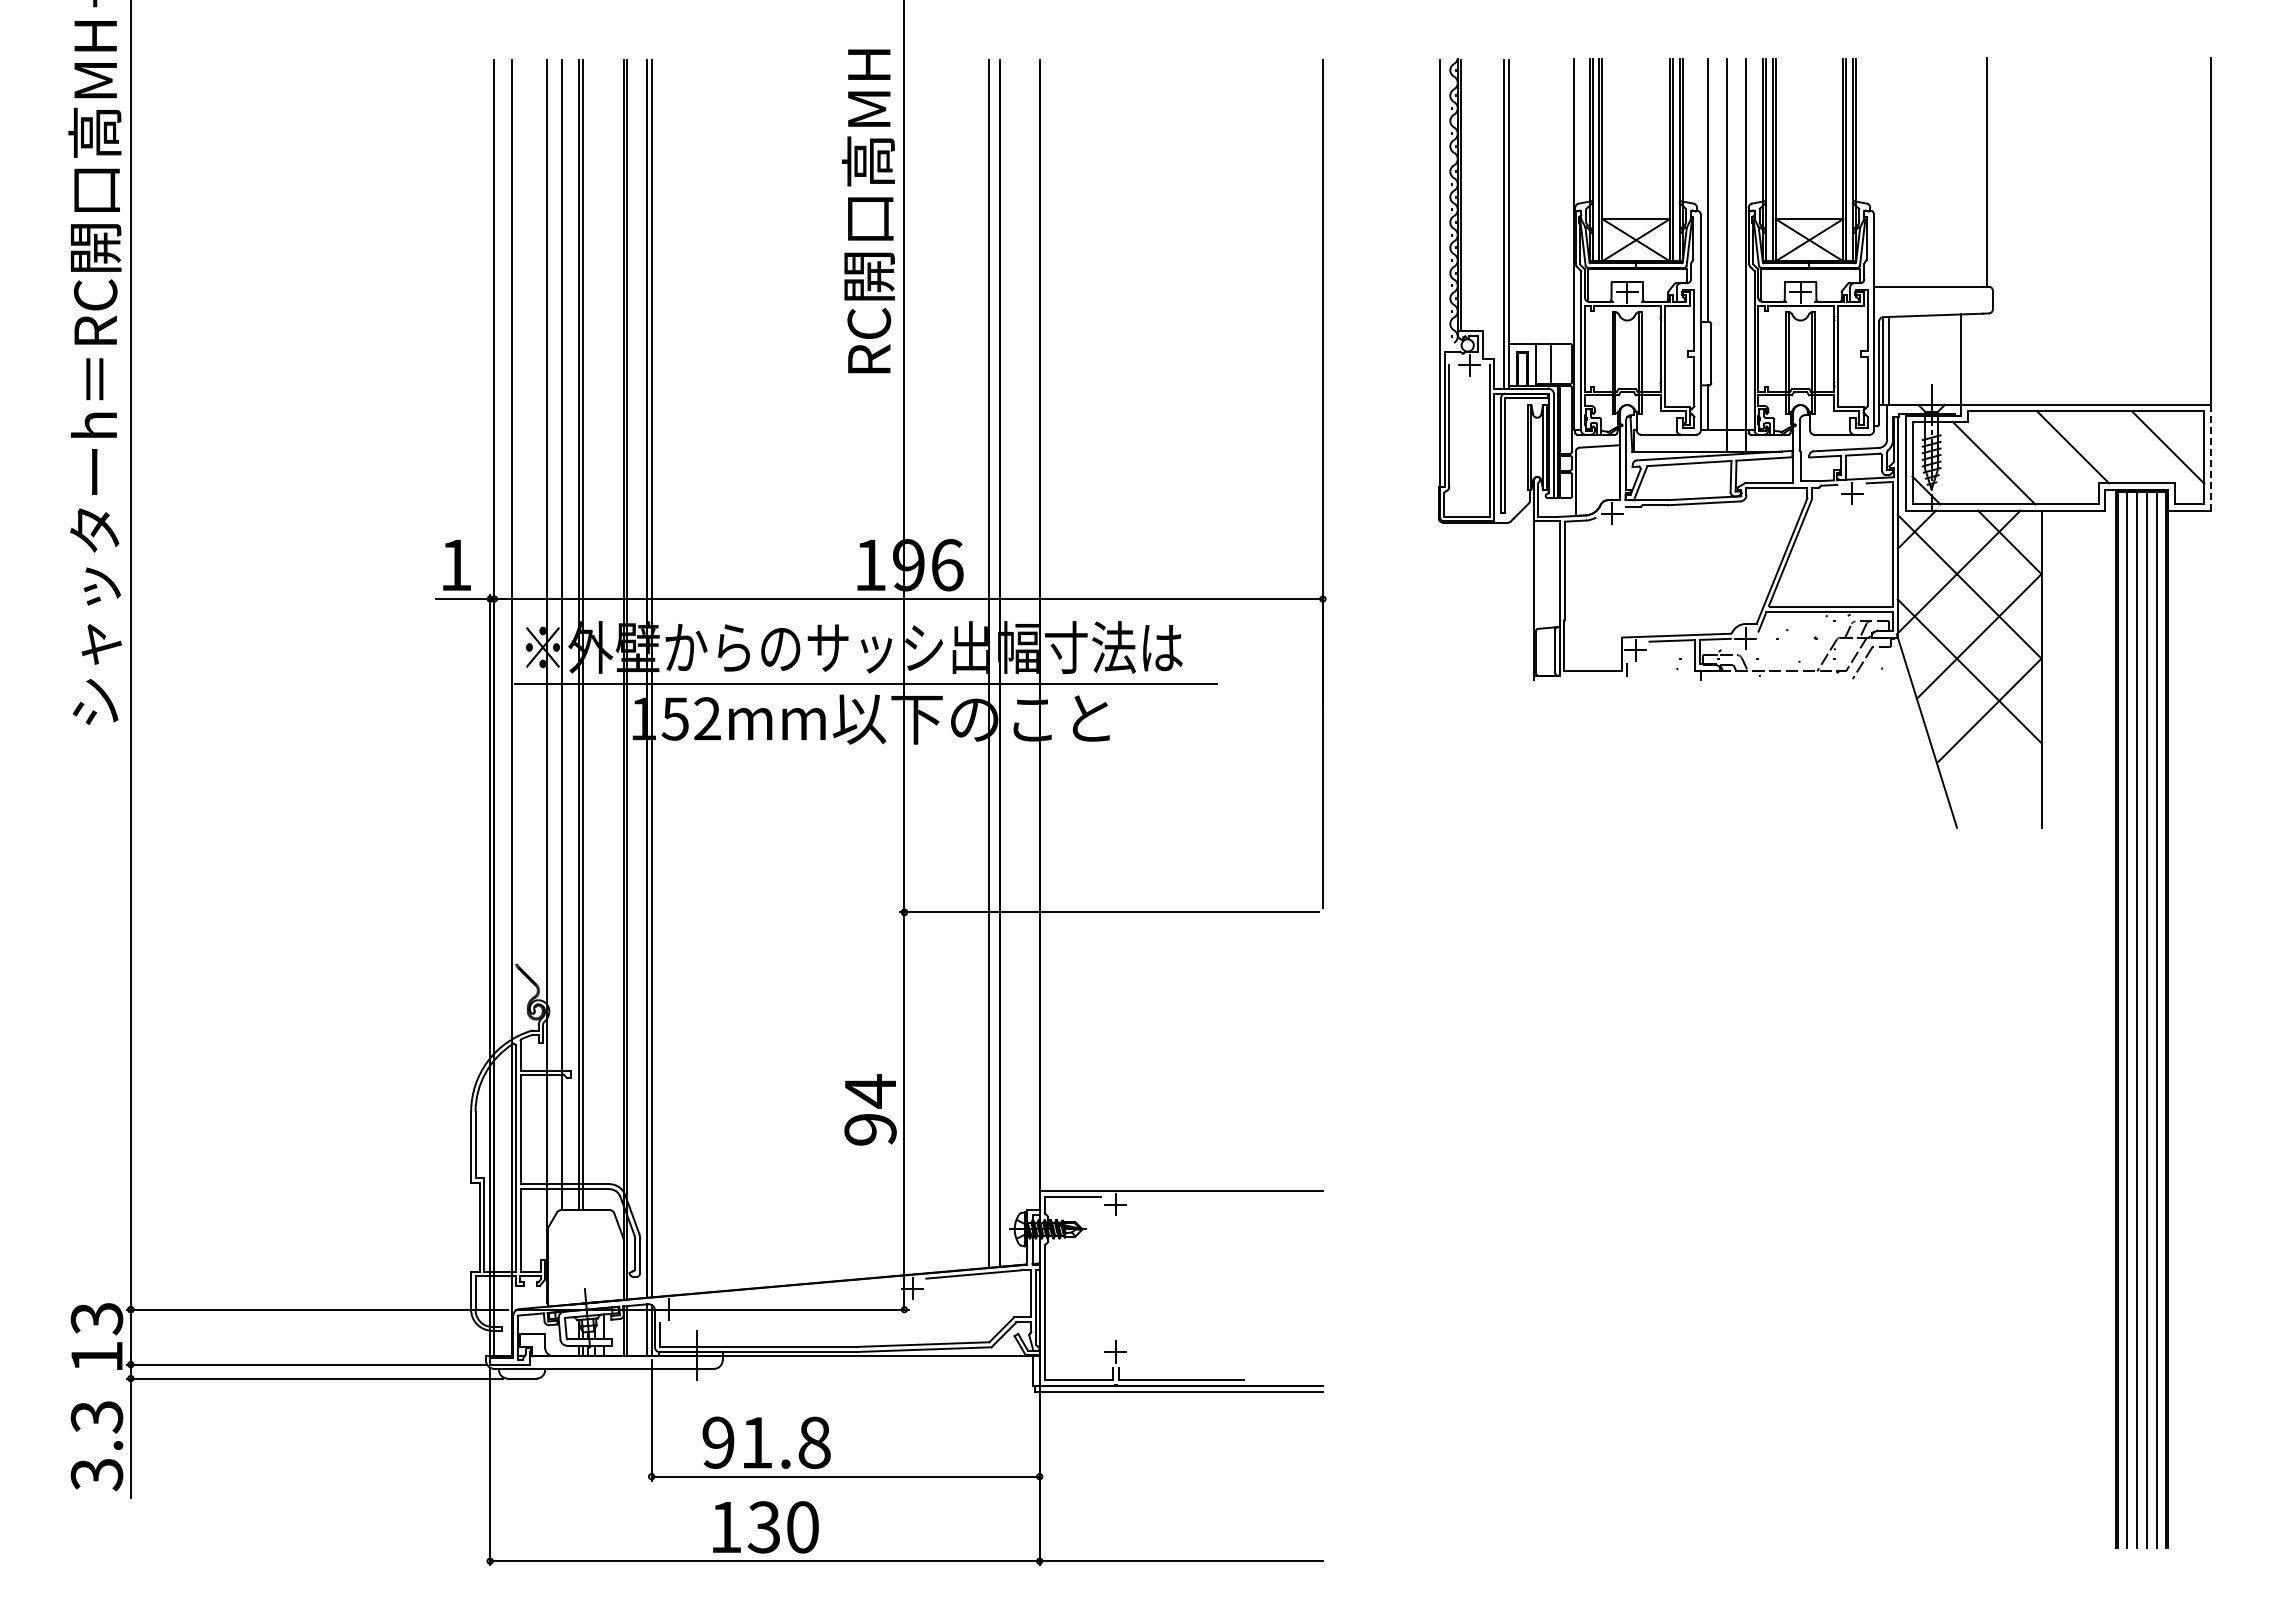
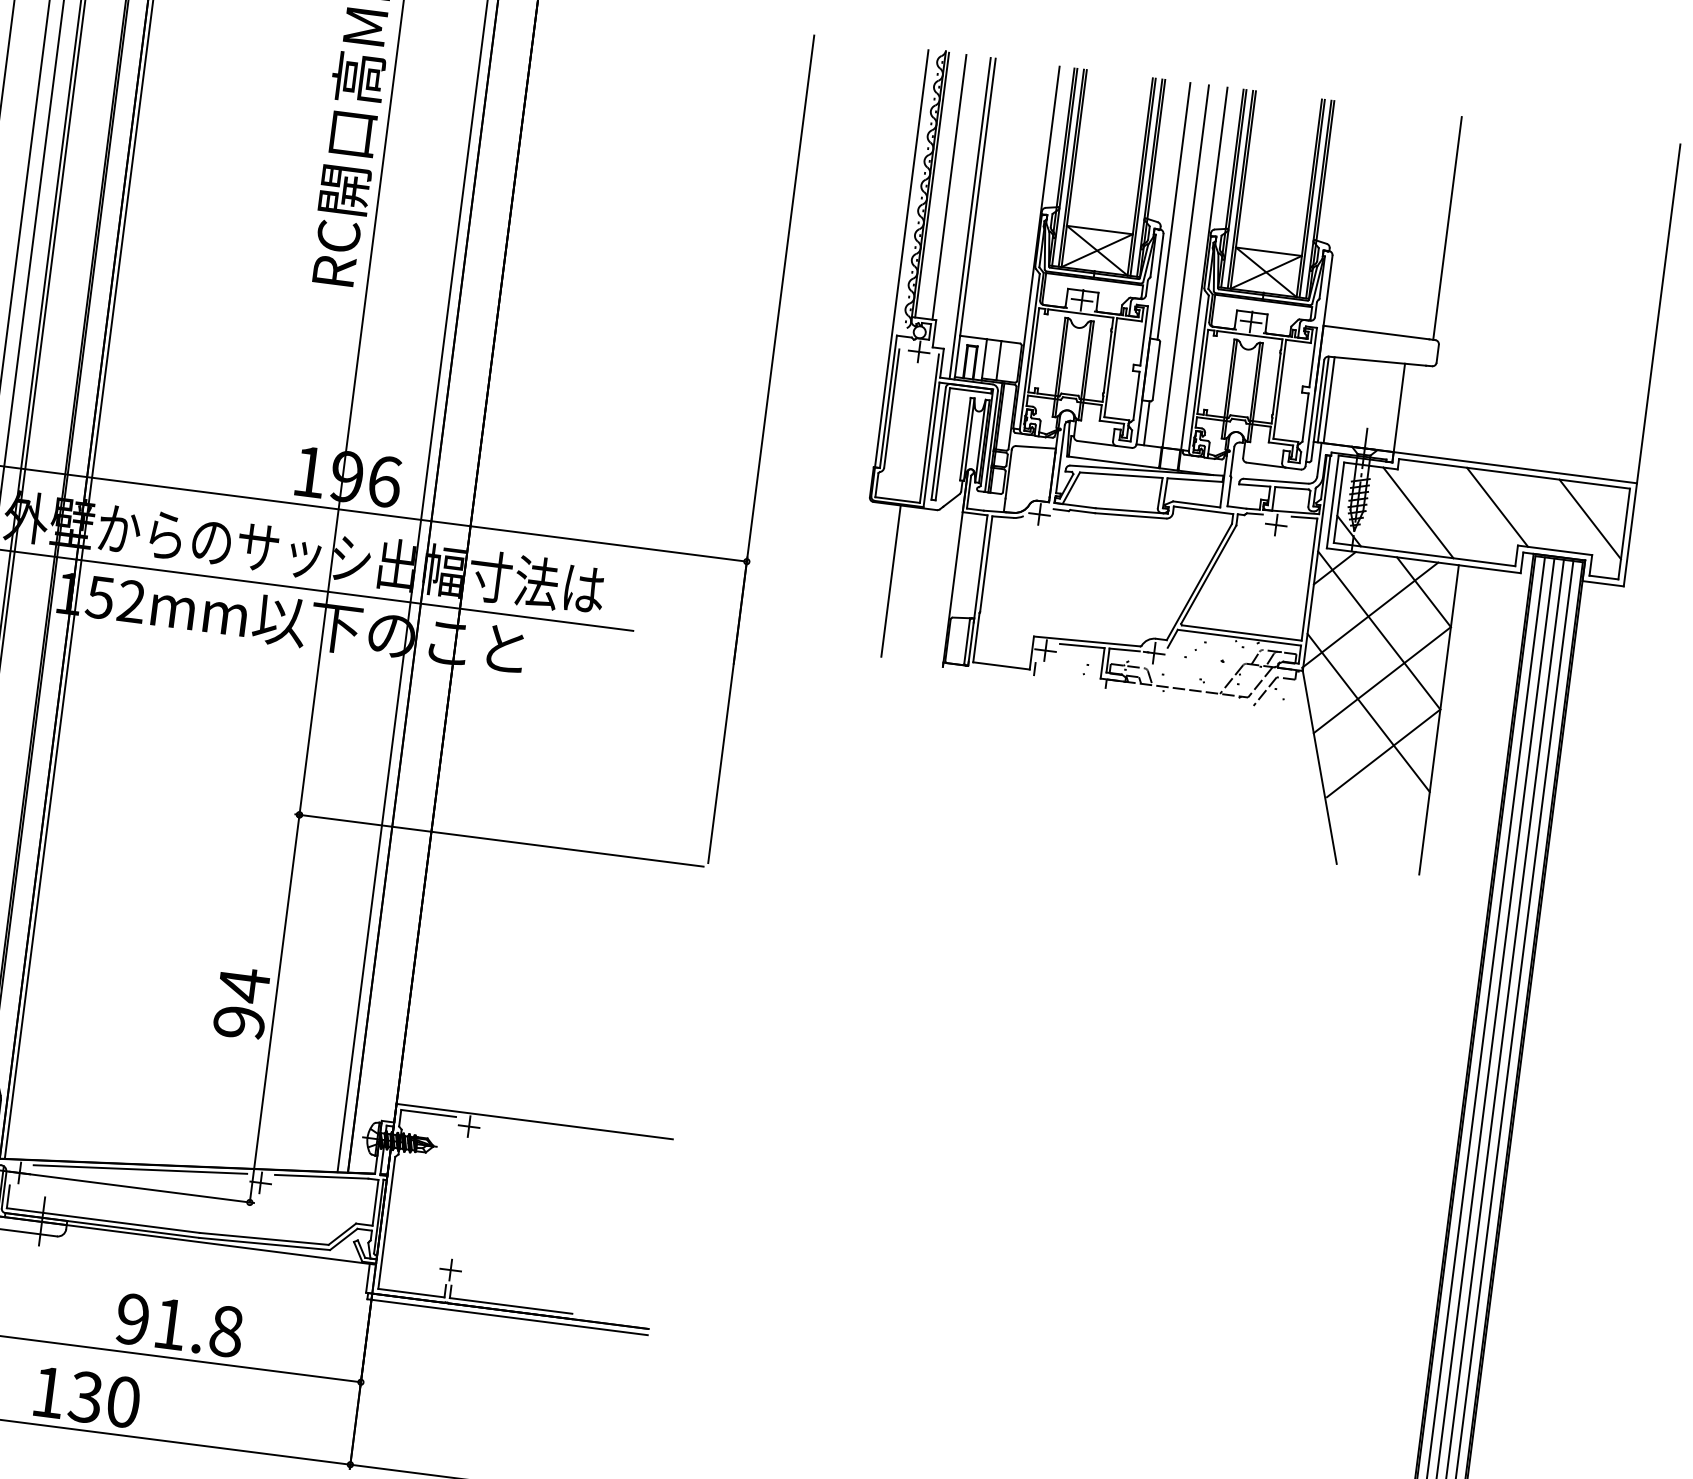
line: (1478, 195) -> (949, 187), added
line: (2210, 457) -> (1630, 534), dashed -> solid
line: (1470, 599) -> (890, 580), added
line: (789, 1290) -> (140, 1169), added
text: (766, 1442) -> (179, 1325), moved

